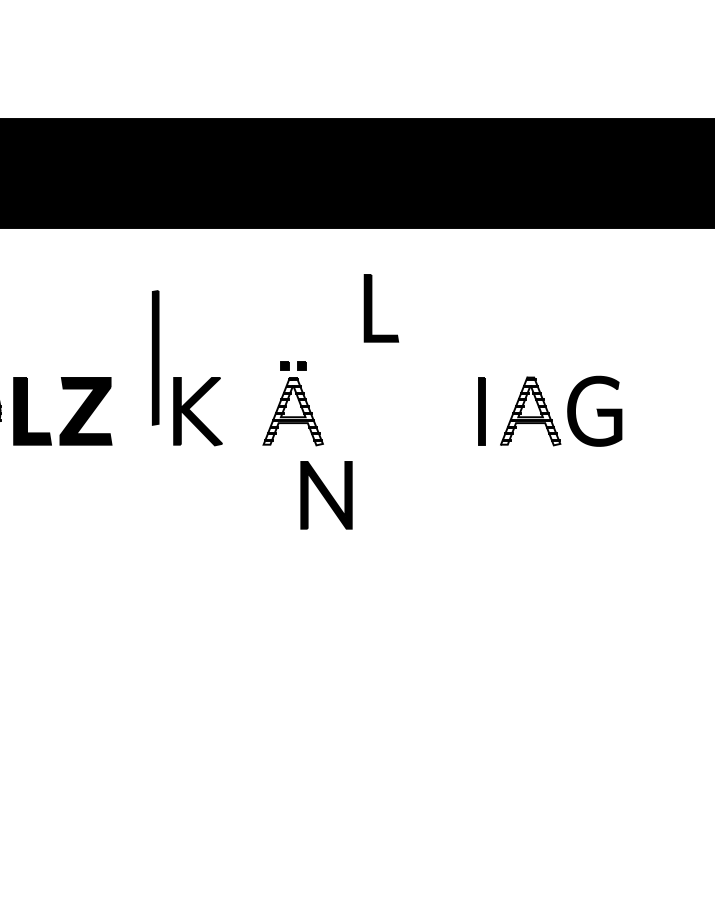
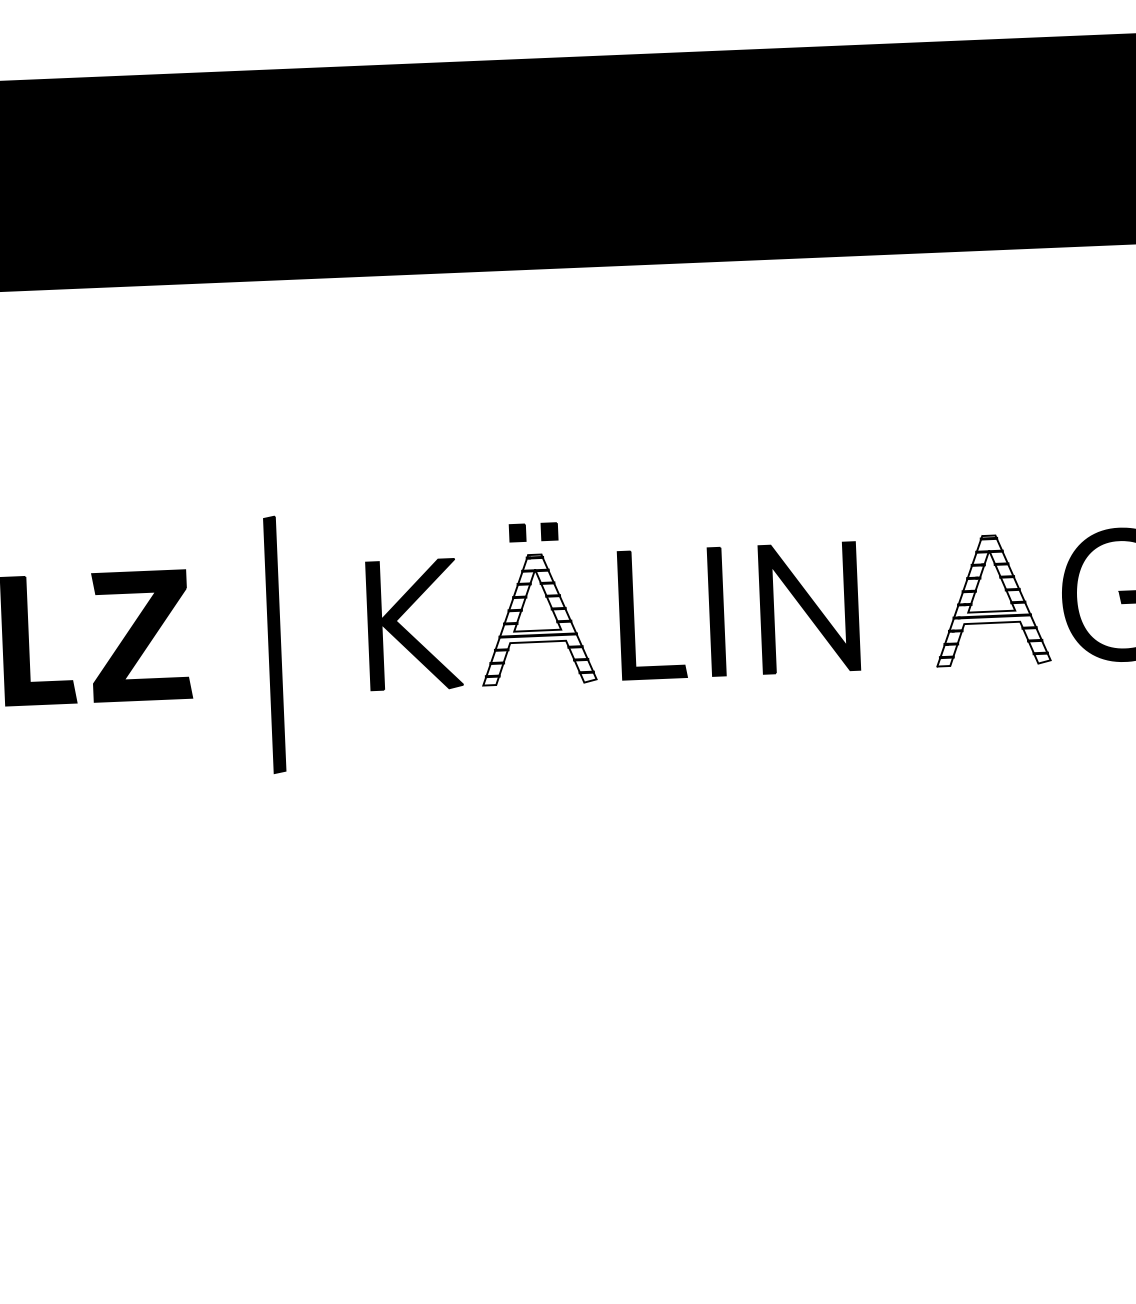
part: (372, 308) -> (635, 615), moved
part: (155, 357) -> (274, 644), moved
part: (197, 411) -> (413, 624), moved
part: (481, 411) -> (715, 612), moved
part: (326, 495) -> (809, 608), moved

